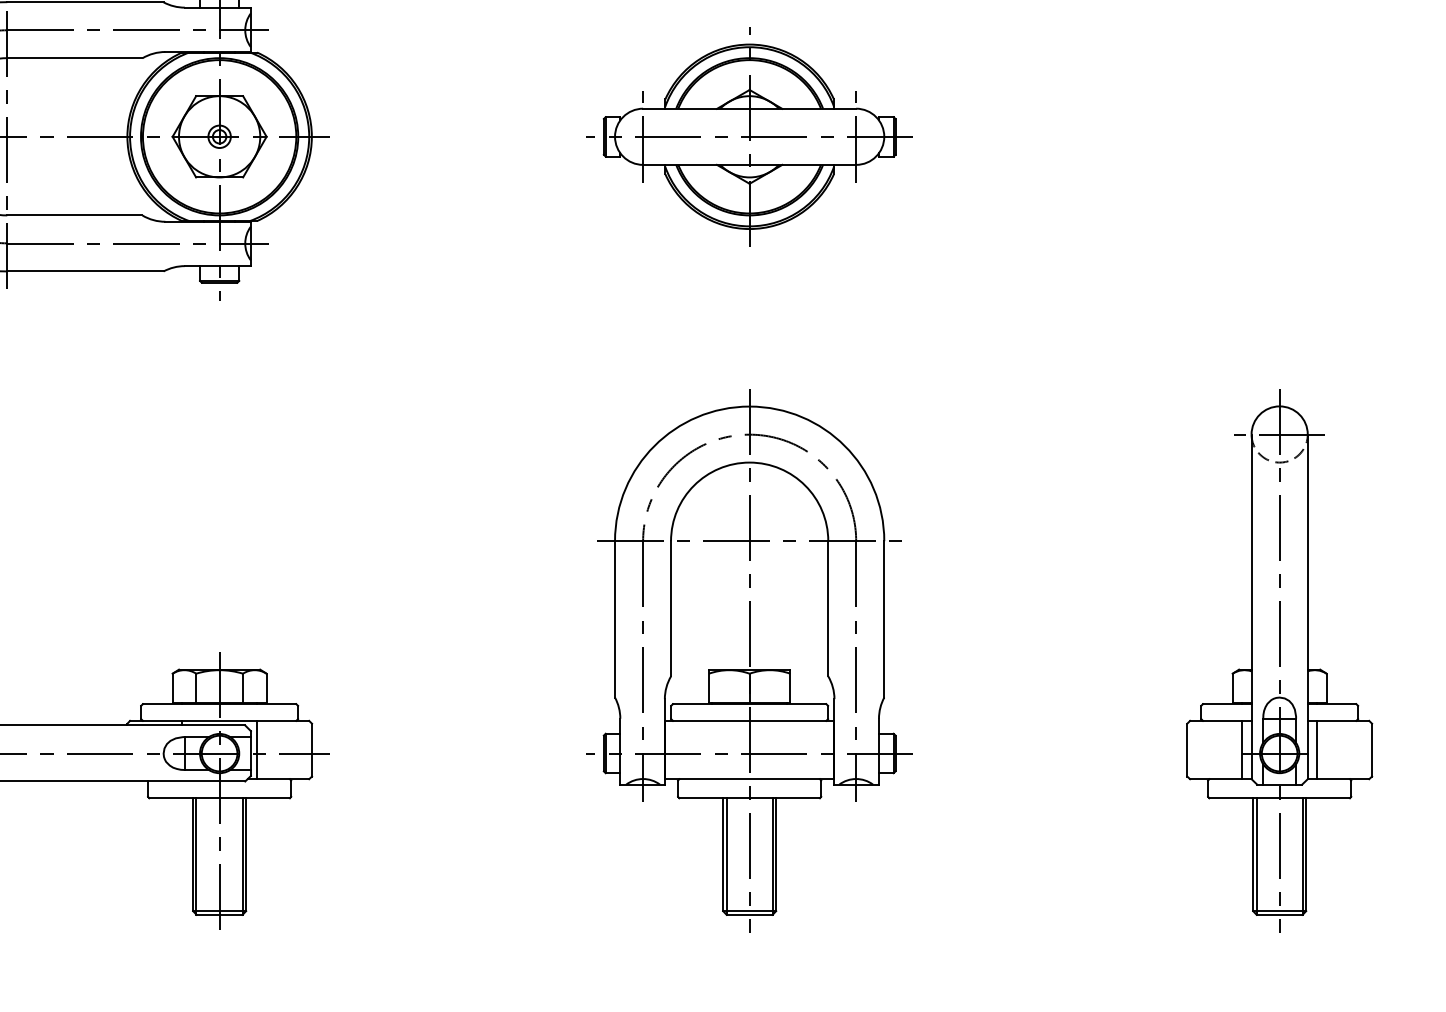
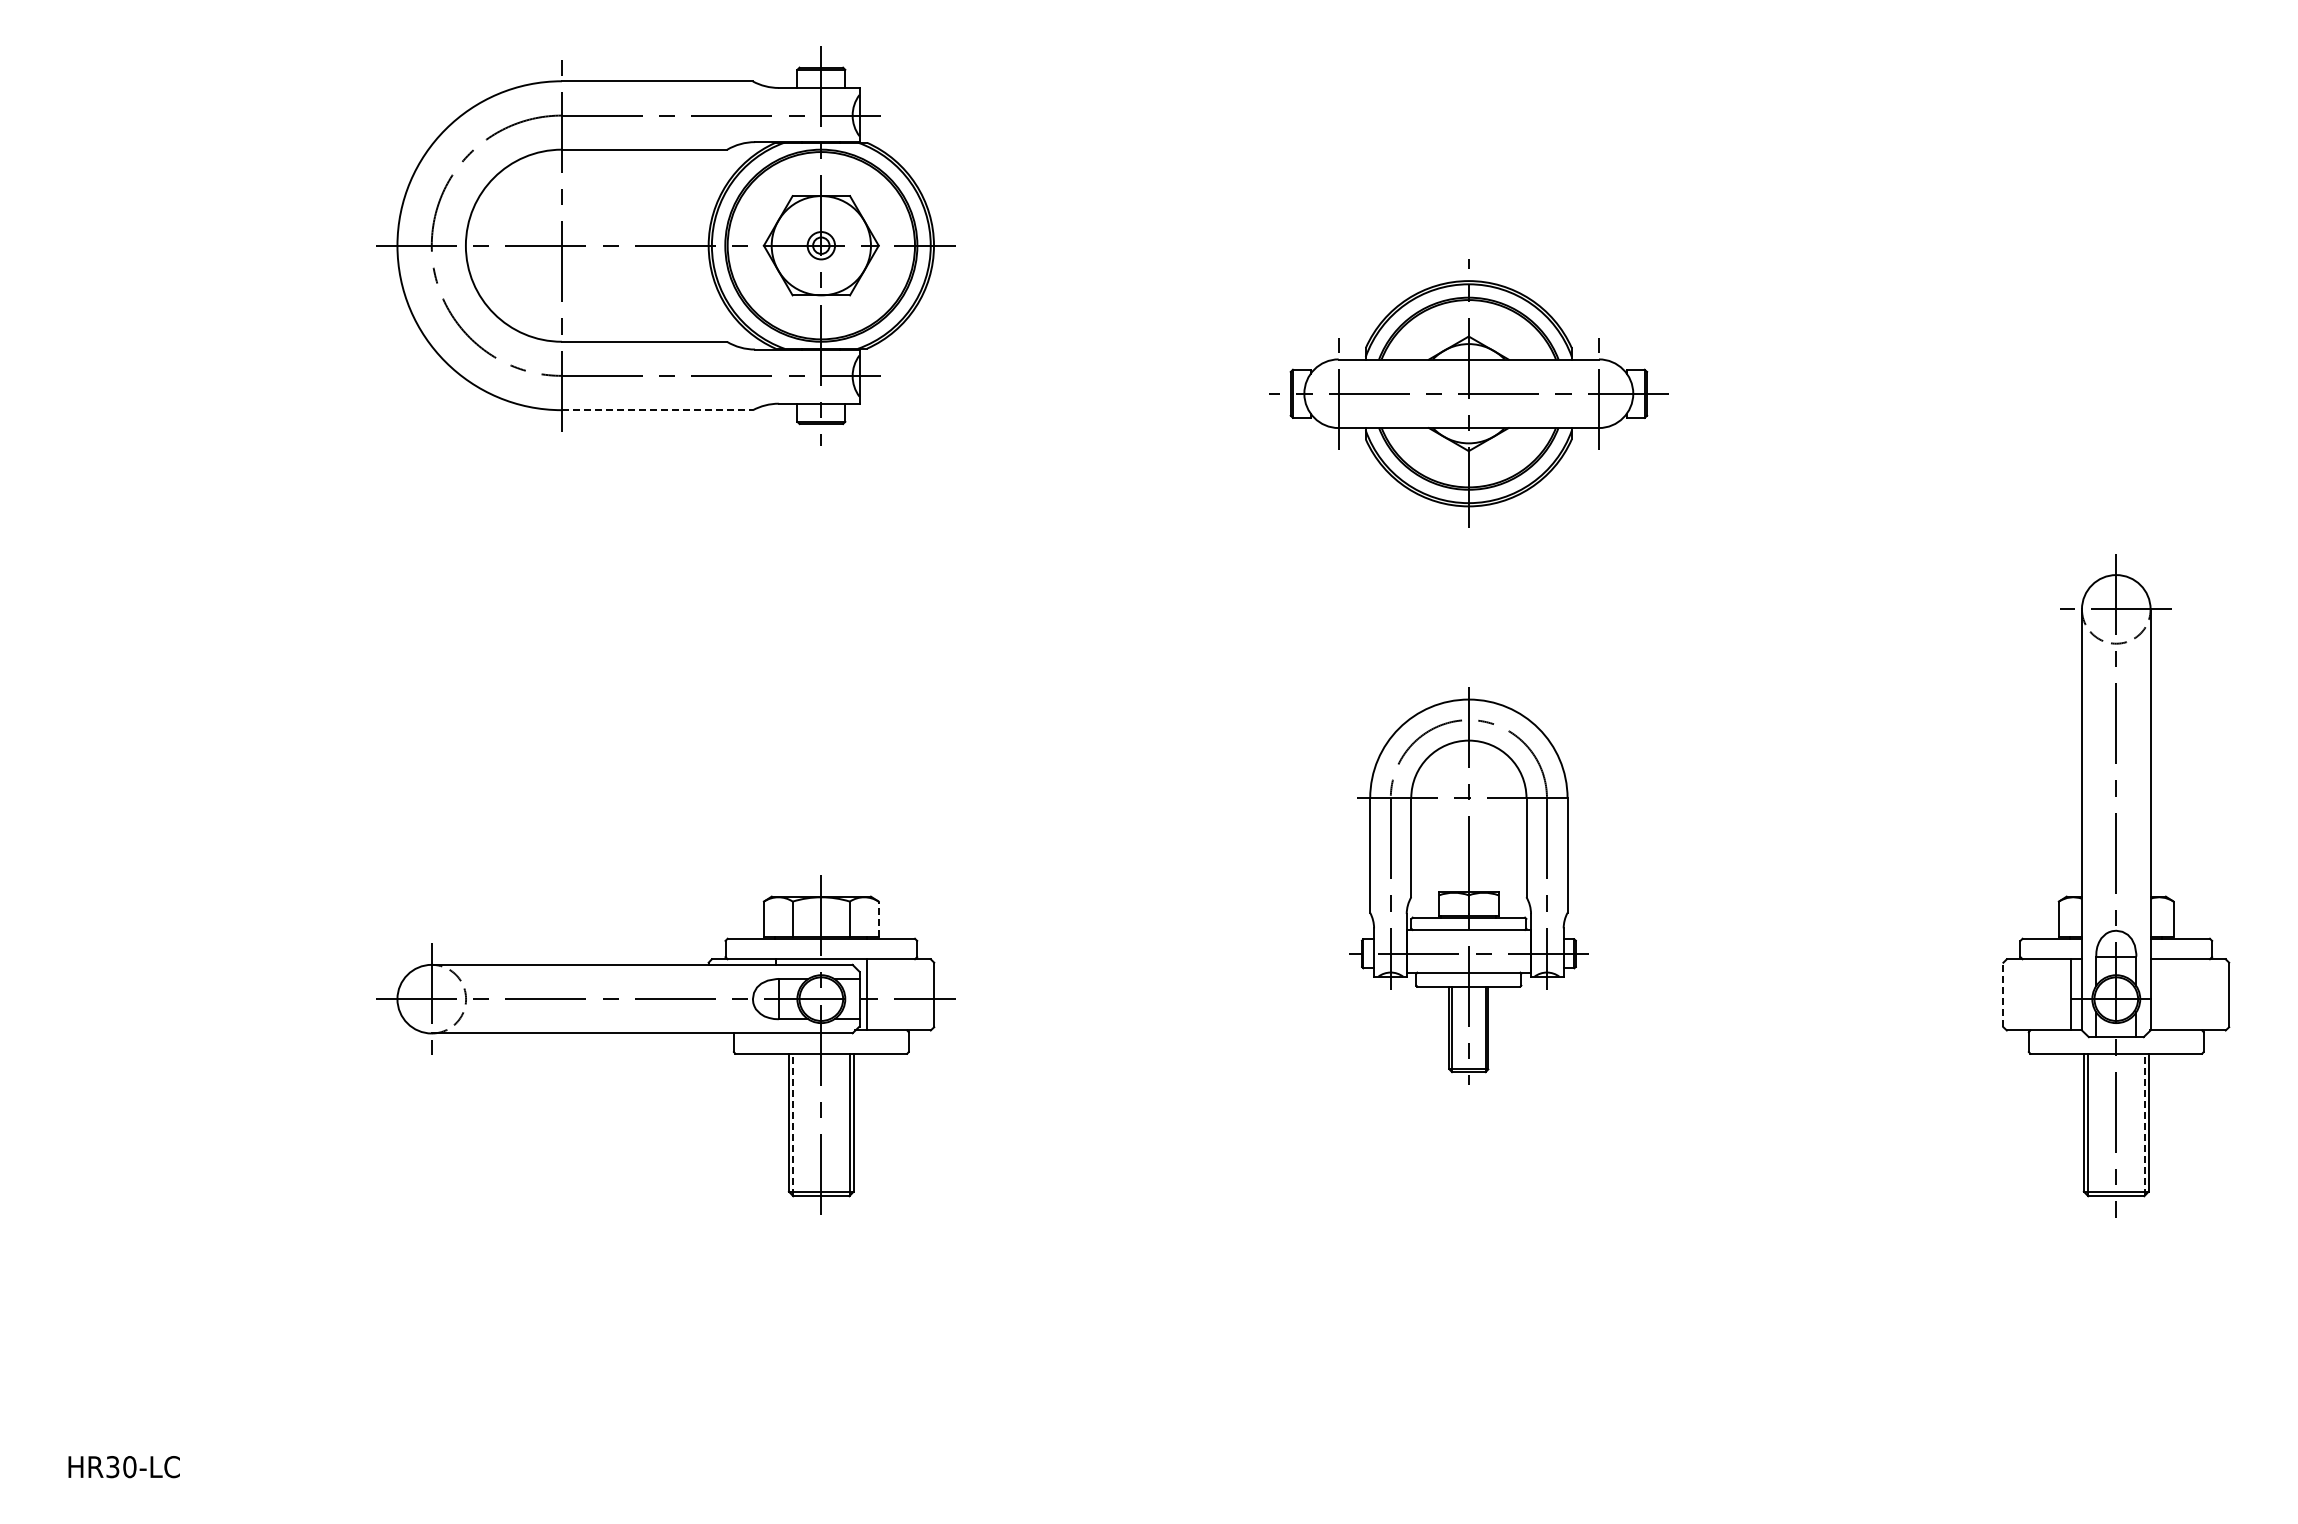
part: (749, 136) -> (1468, 393), moved
line: (85, 271) -> (657, 410), solid -> dashed
part: (749, 660) -> (1468, 885), size x0.6
line: (266, 688) -> (878, 919), solid -> dashed
line: (1187, 749) -> (2003, 994), solid -> dashed
line: (1317, 749) -> (2162, 994), removed
line: (196, 856) -> (793, 1124), solid -> dashed
line: (1302, 856) -> (2144, 1124), solid -> dashed

